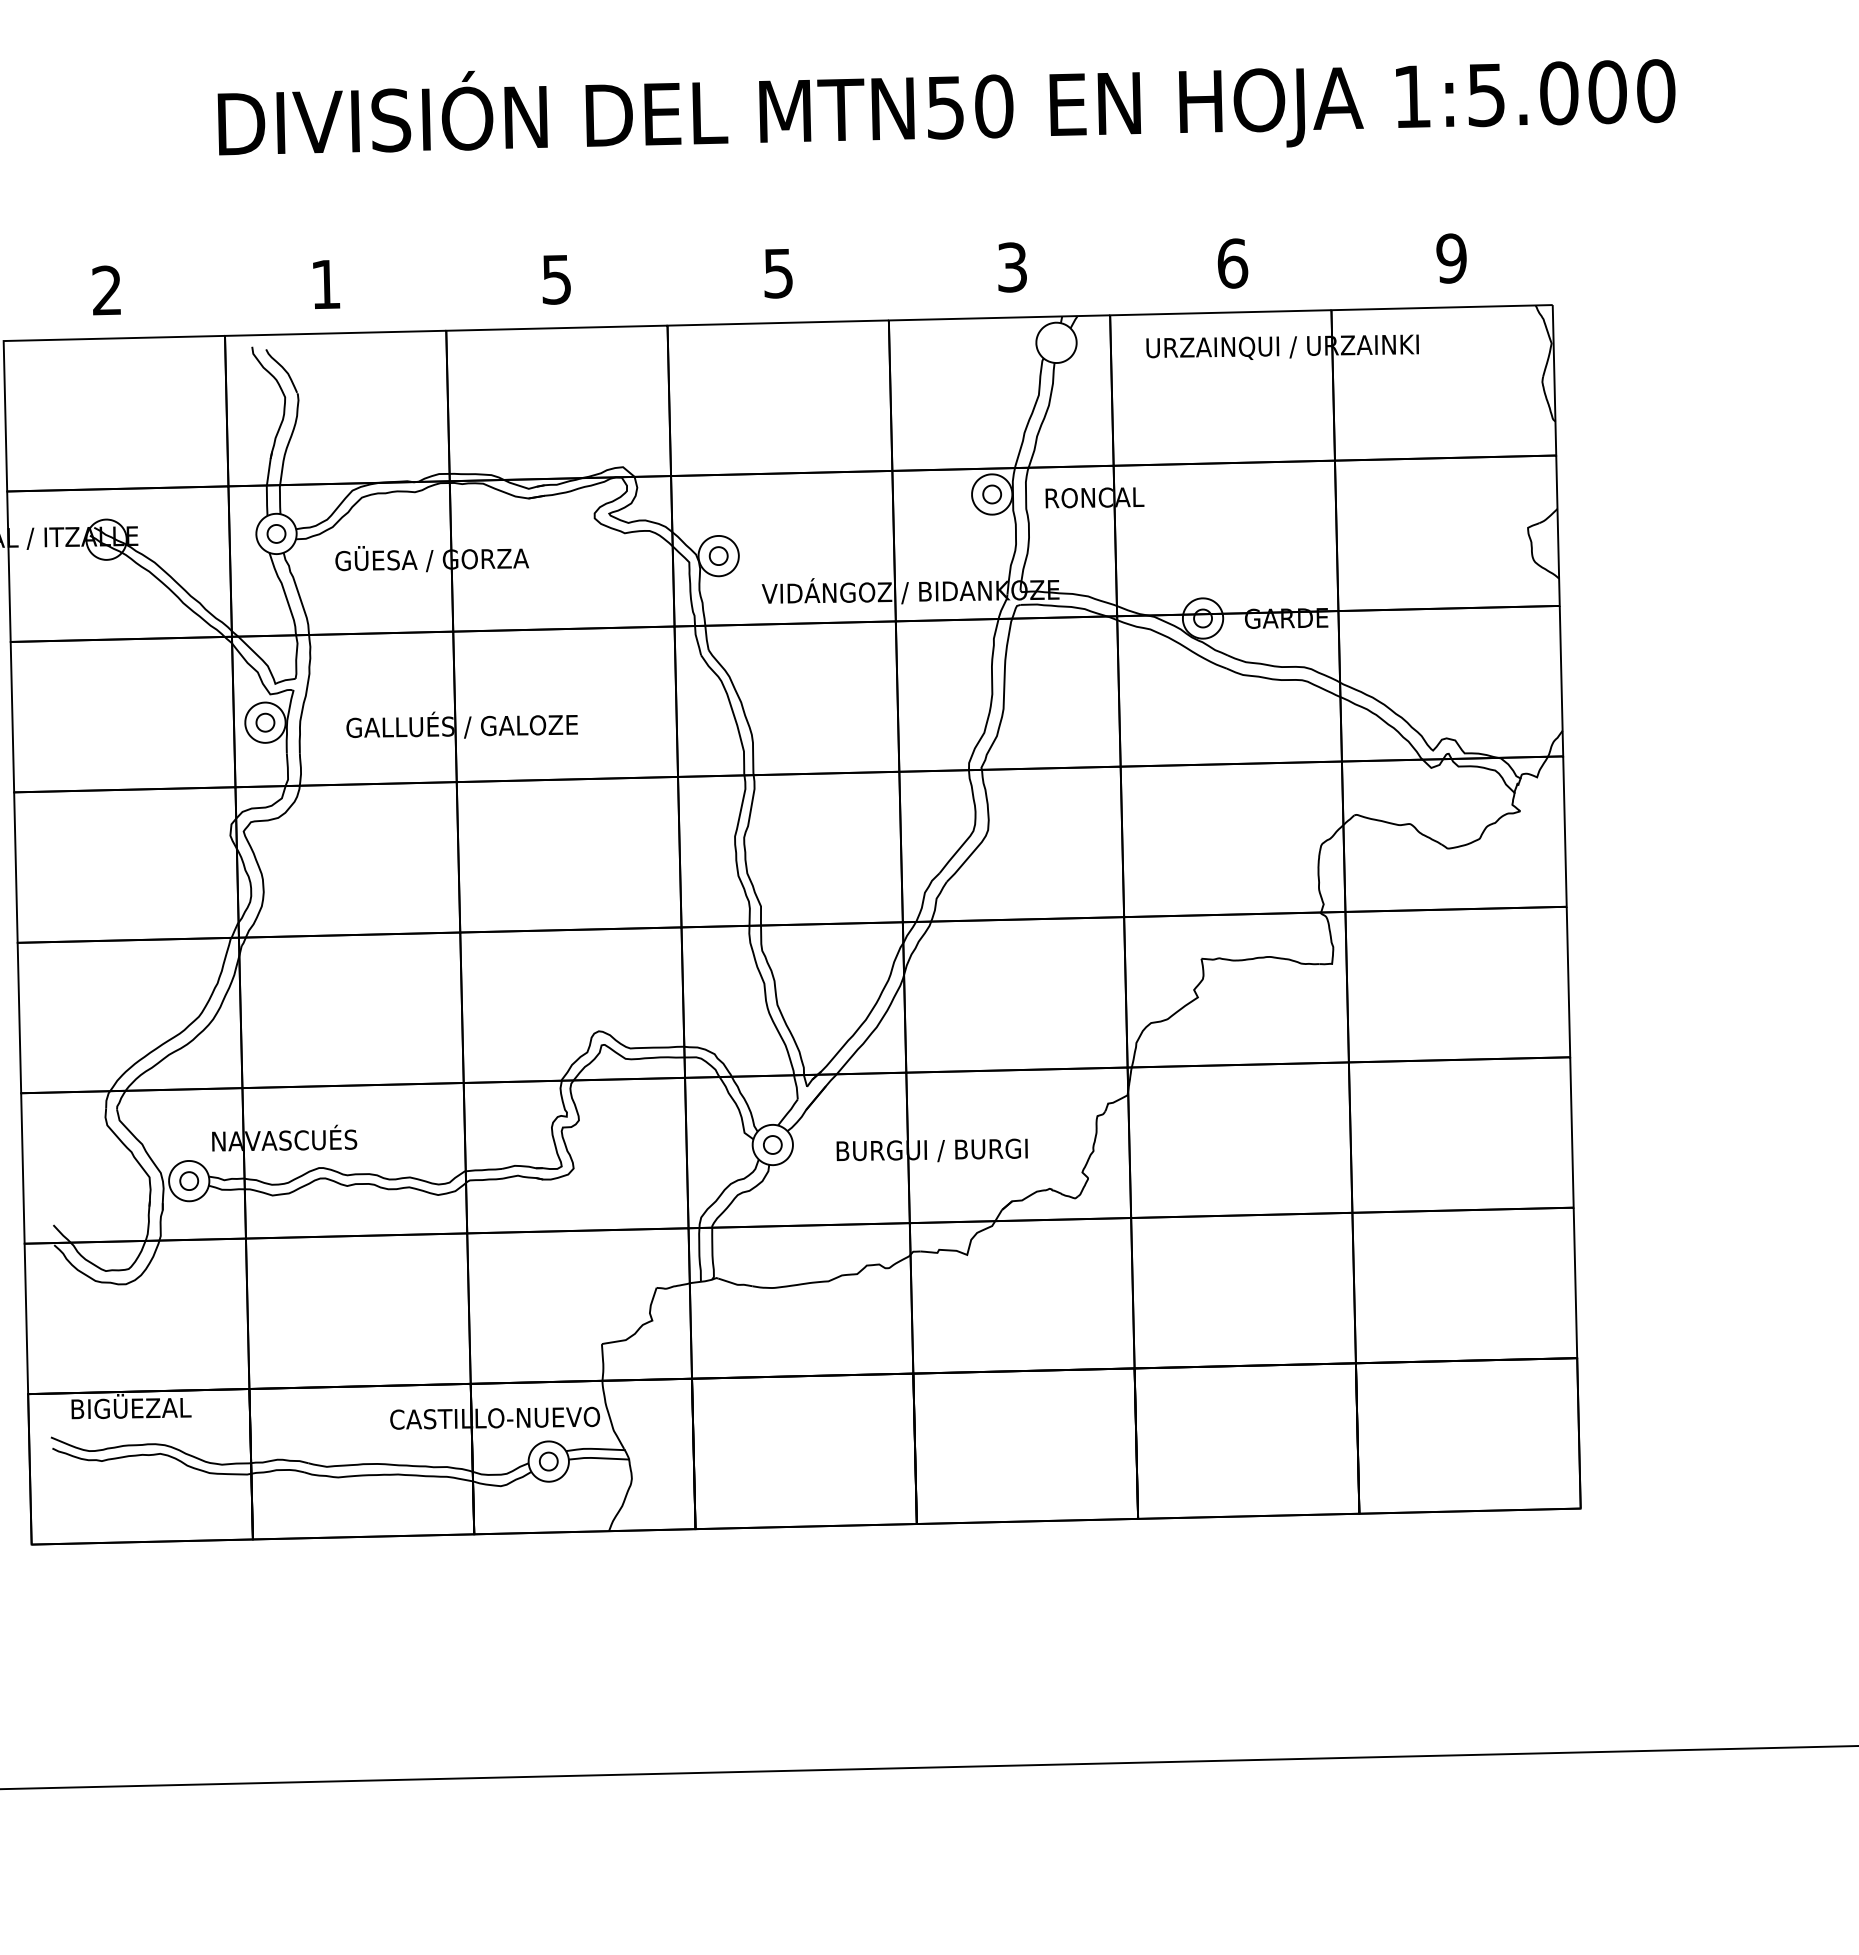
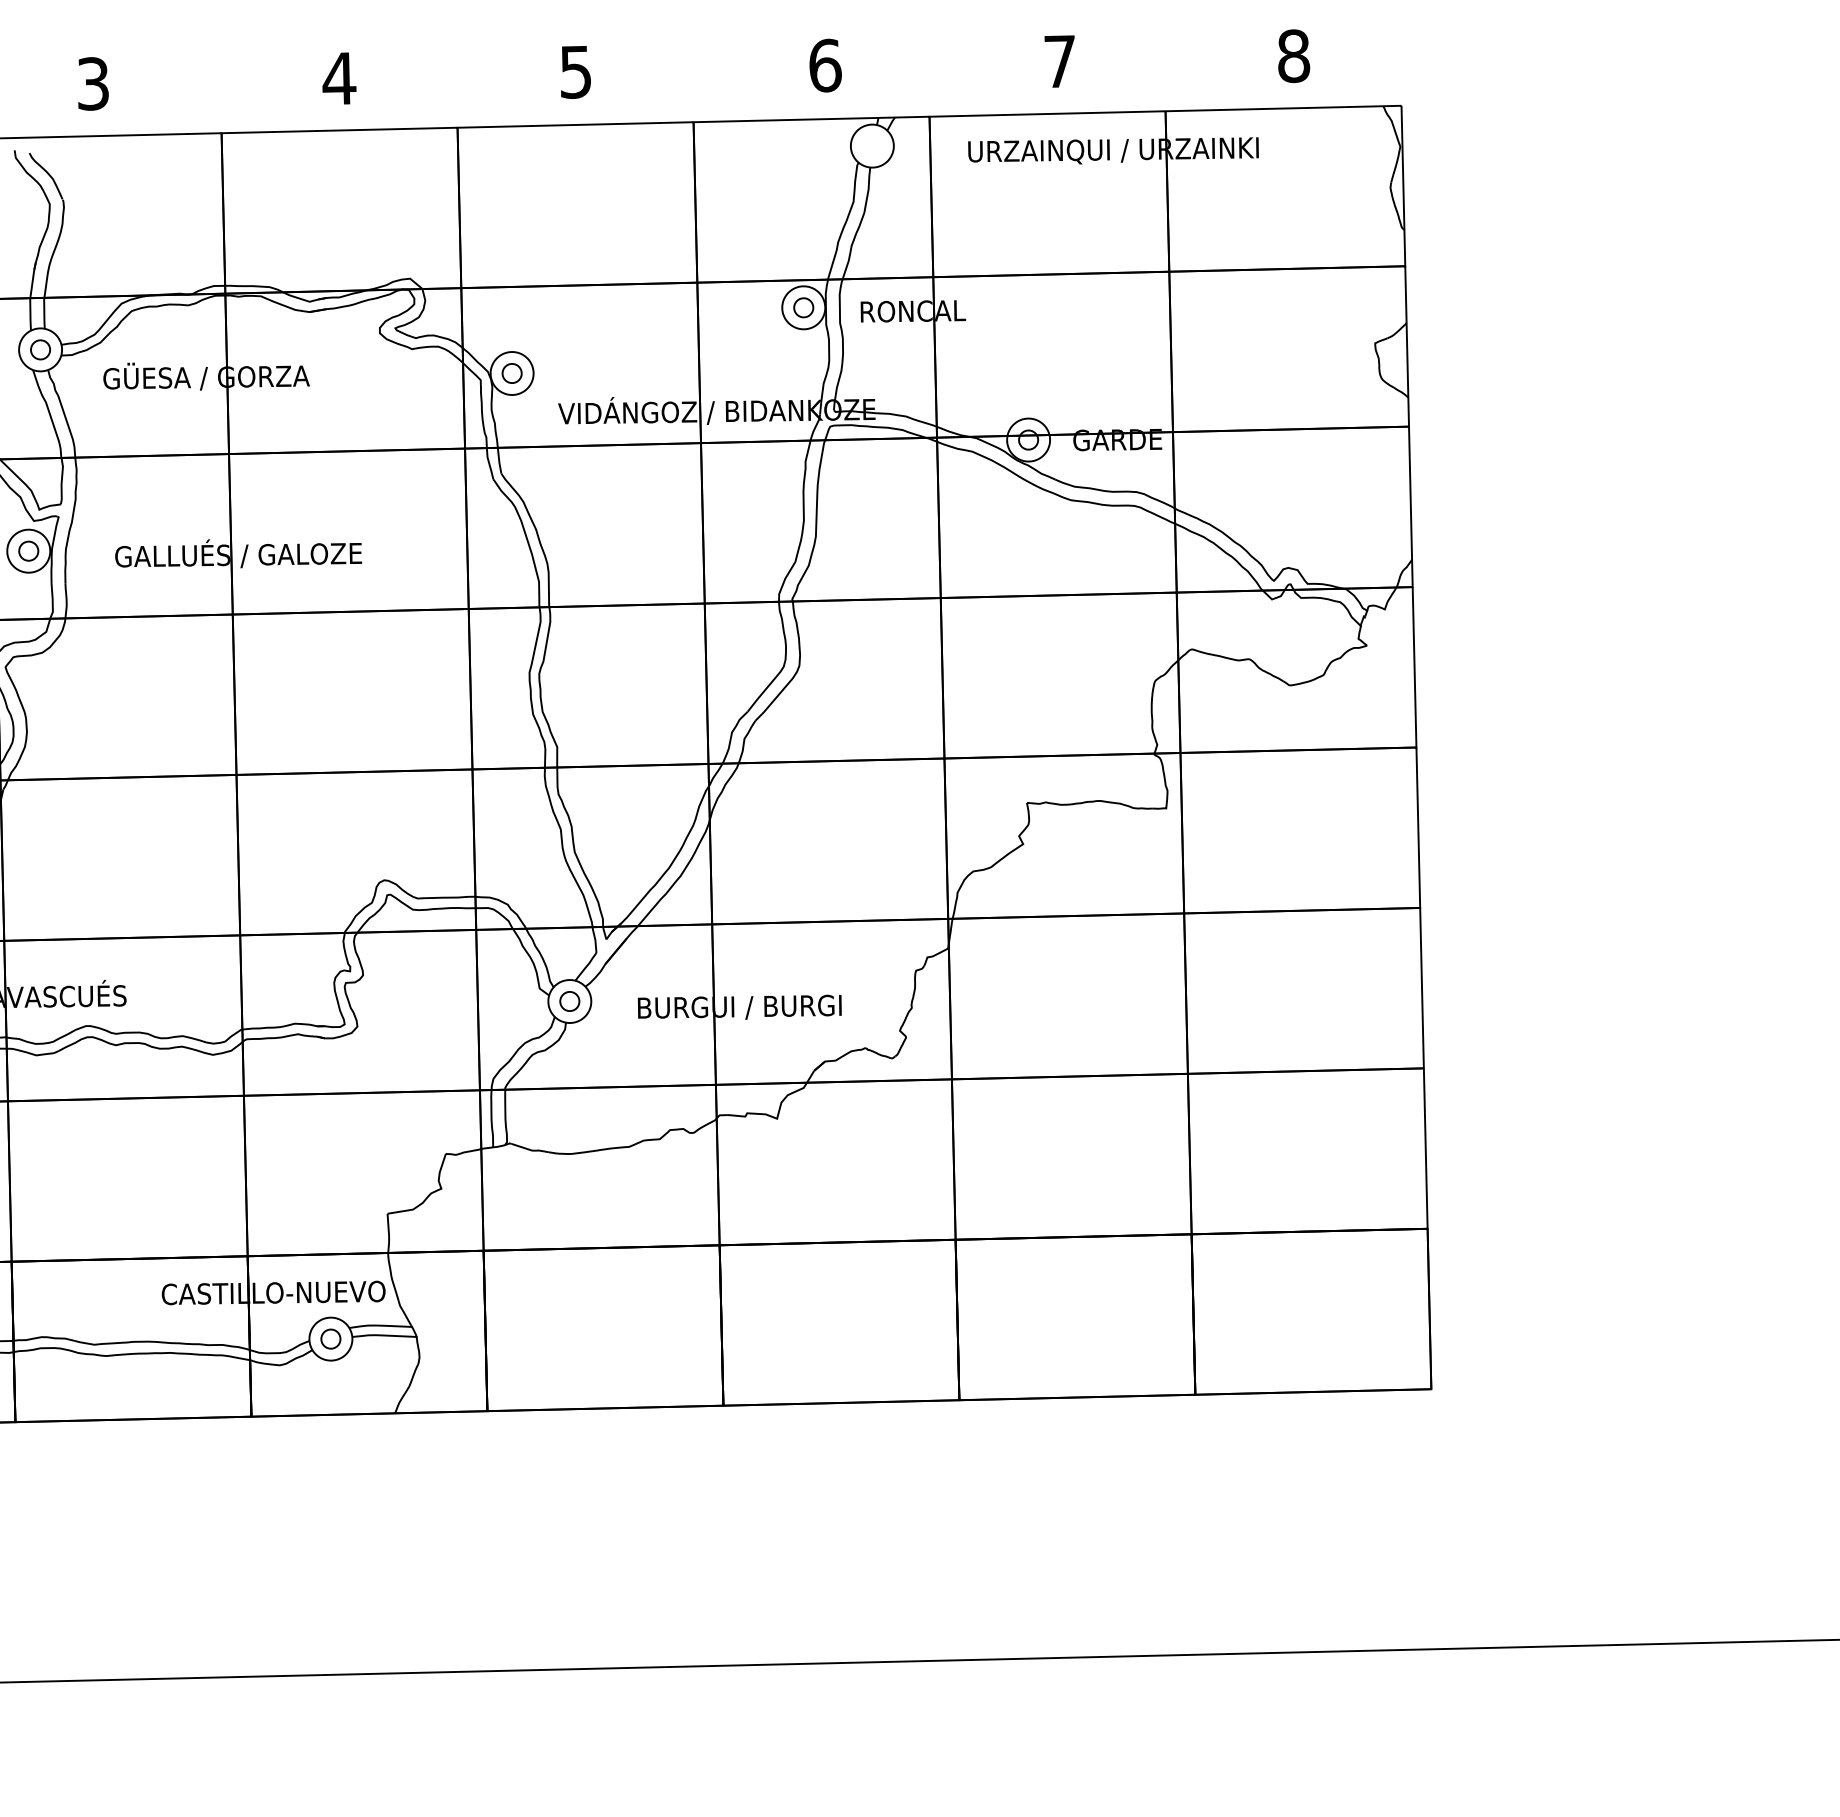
text: (1451, 258) -> (1293, 56), 9 -> 8
text: (1232, 263) -> (1060, 61), 6 -> 7
text: (1012, 267) -> (825, 65), 3 -> 6
text: (556, 279) -> (339, 78), 5 -> 4
text: (326, 284) -> (93, 83), 1 -> 3

